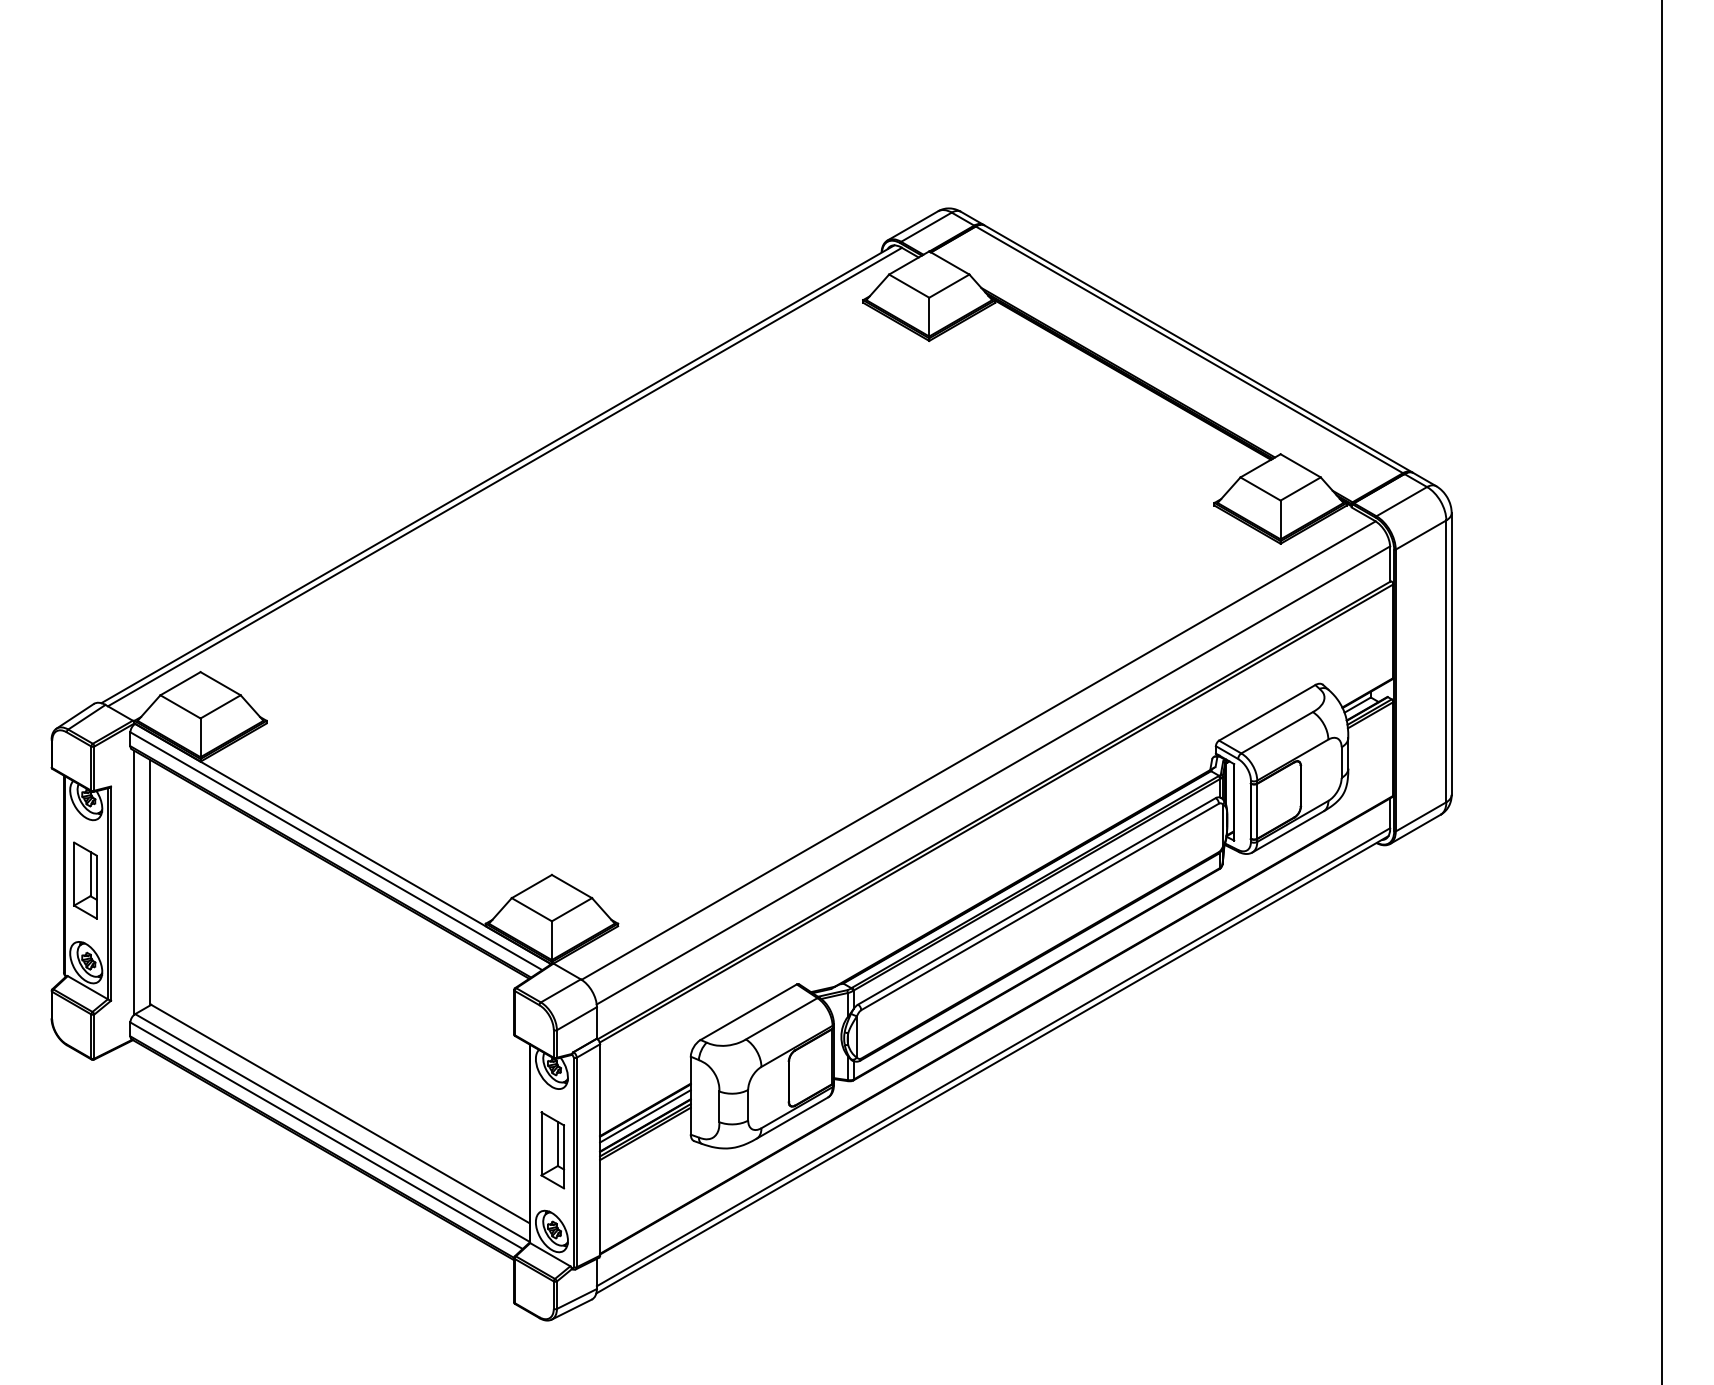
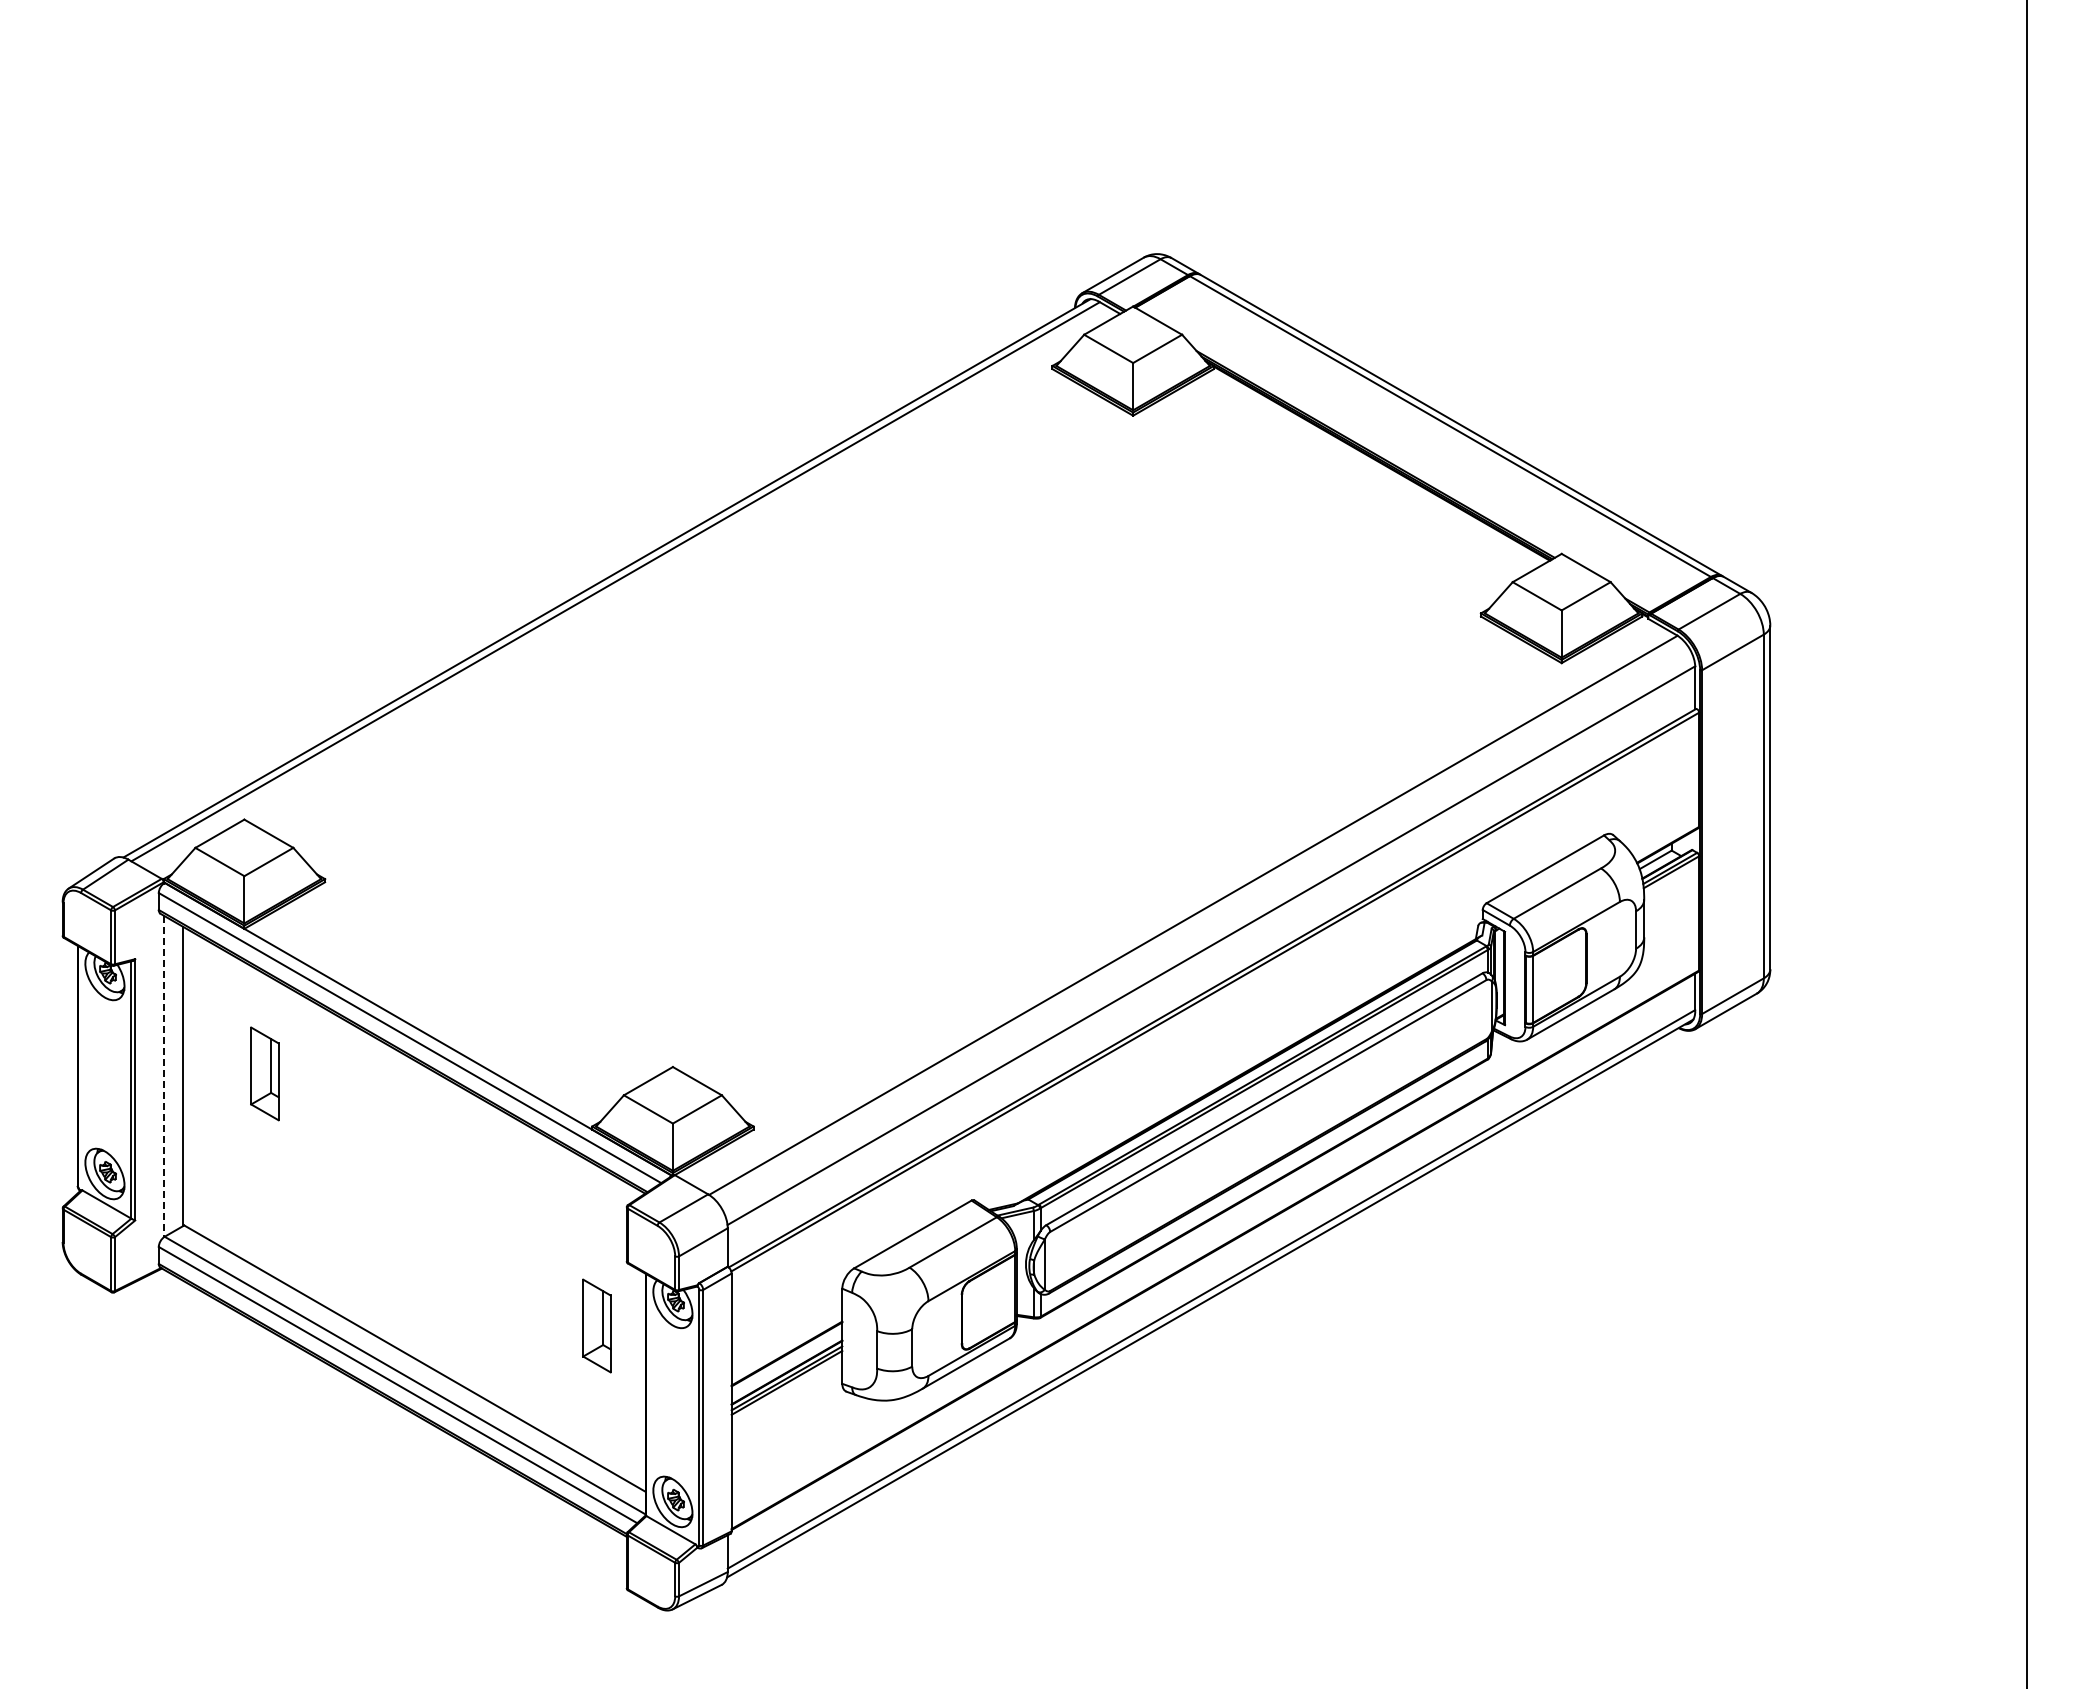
part: (85, 880) -> (264, 1073), moved
line: (134, 882) -> (163, 1076), solid -> dashed
line: (645, 1116) -> (786, 1361), removed
part: (552, 1150) -> (596, 1325), moved

